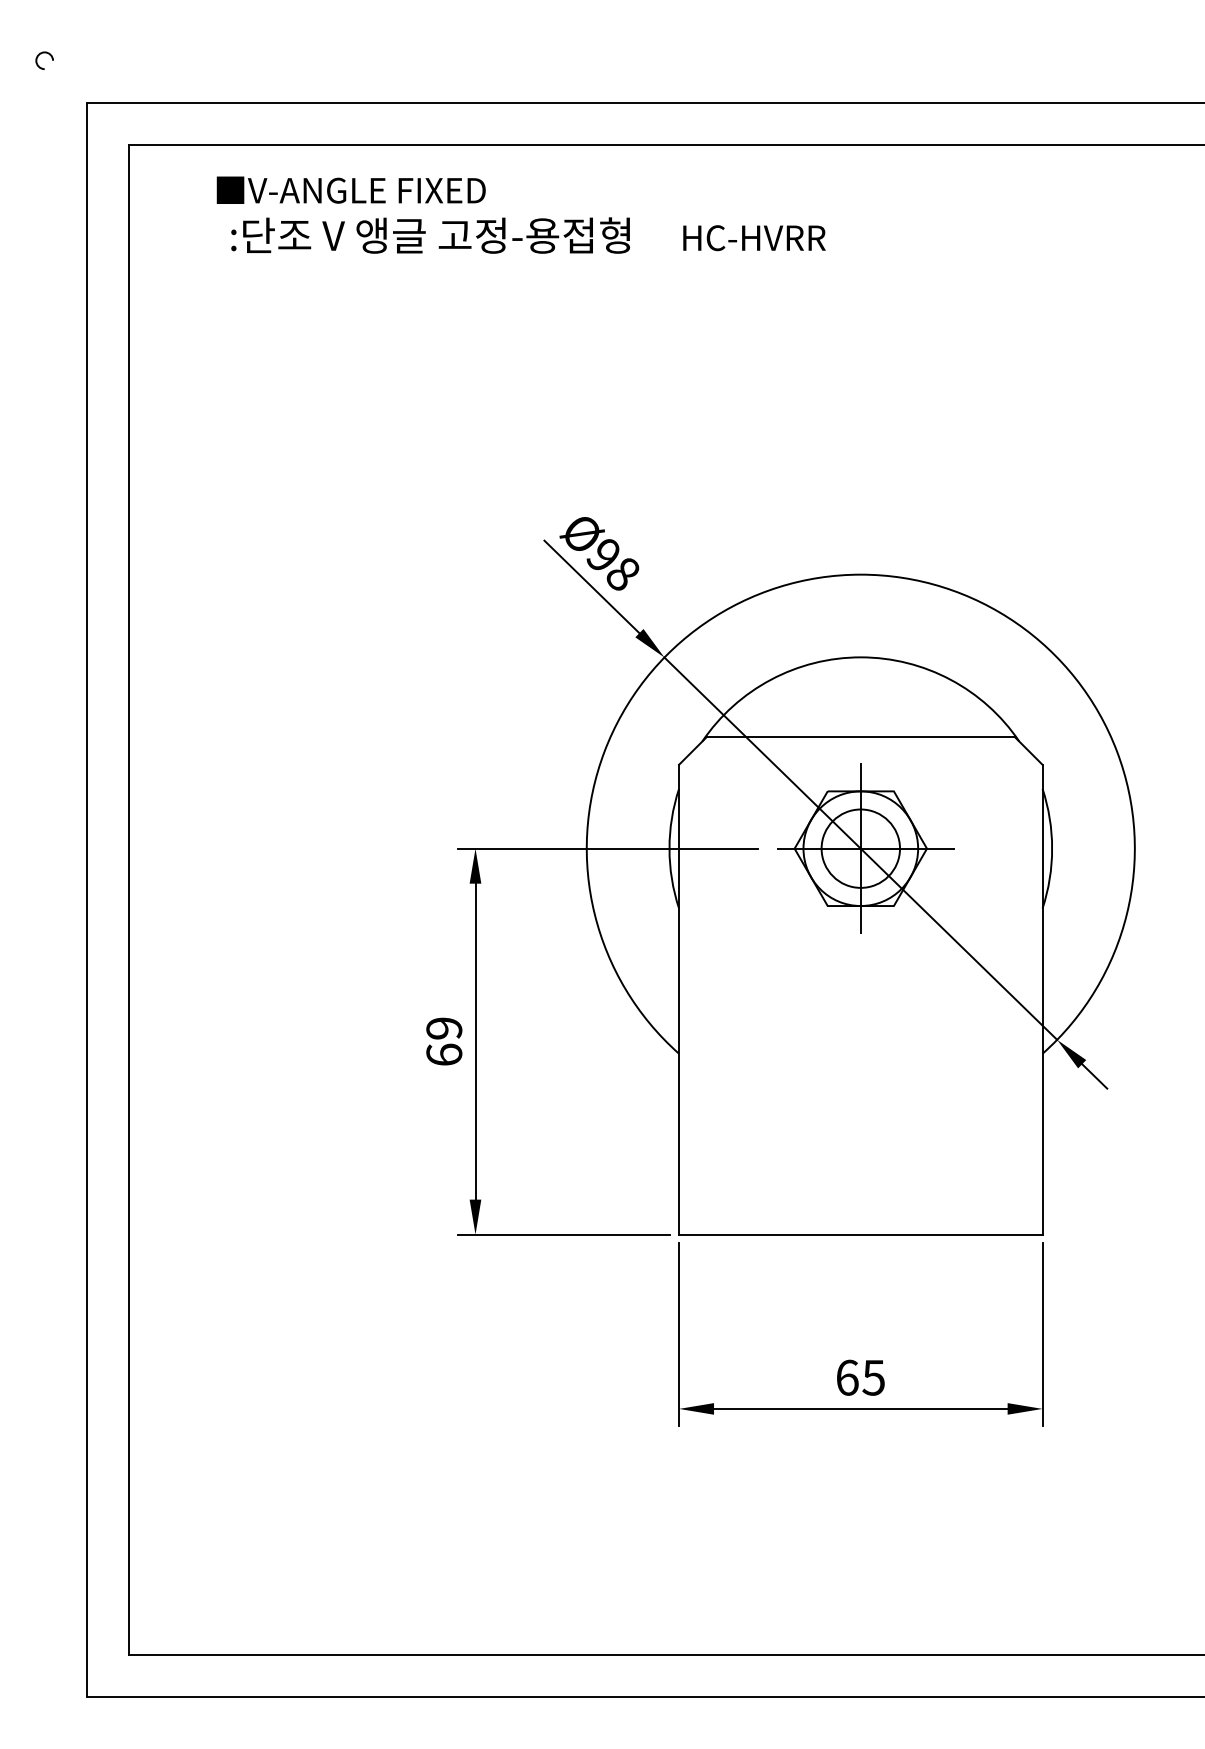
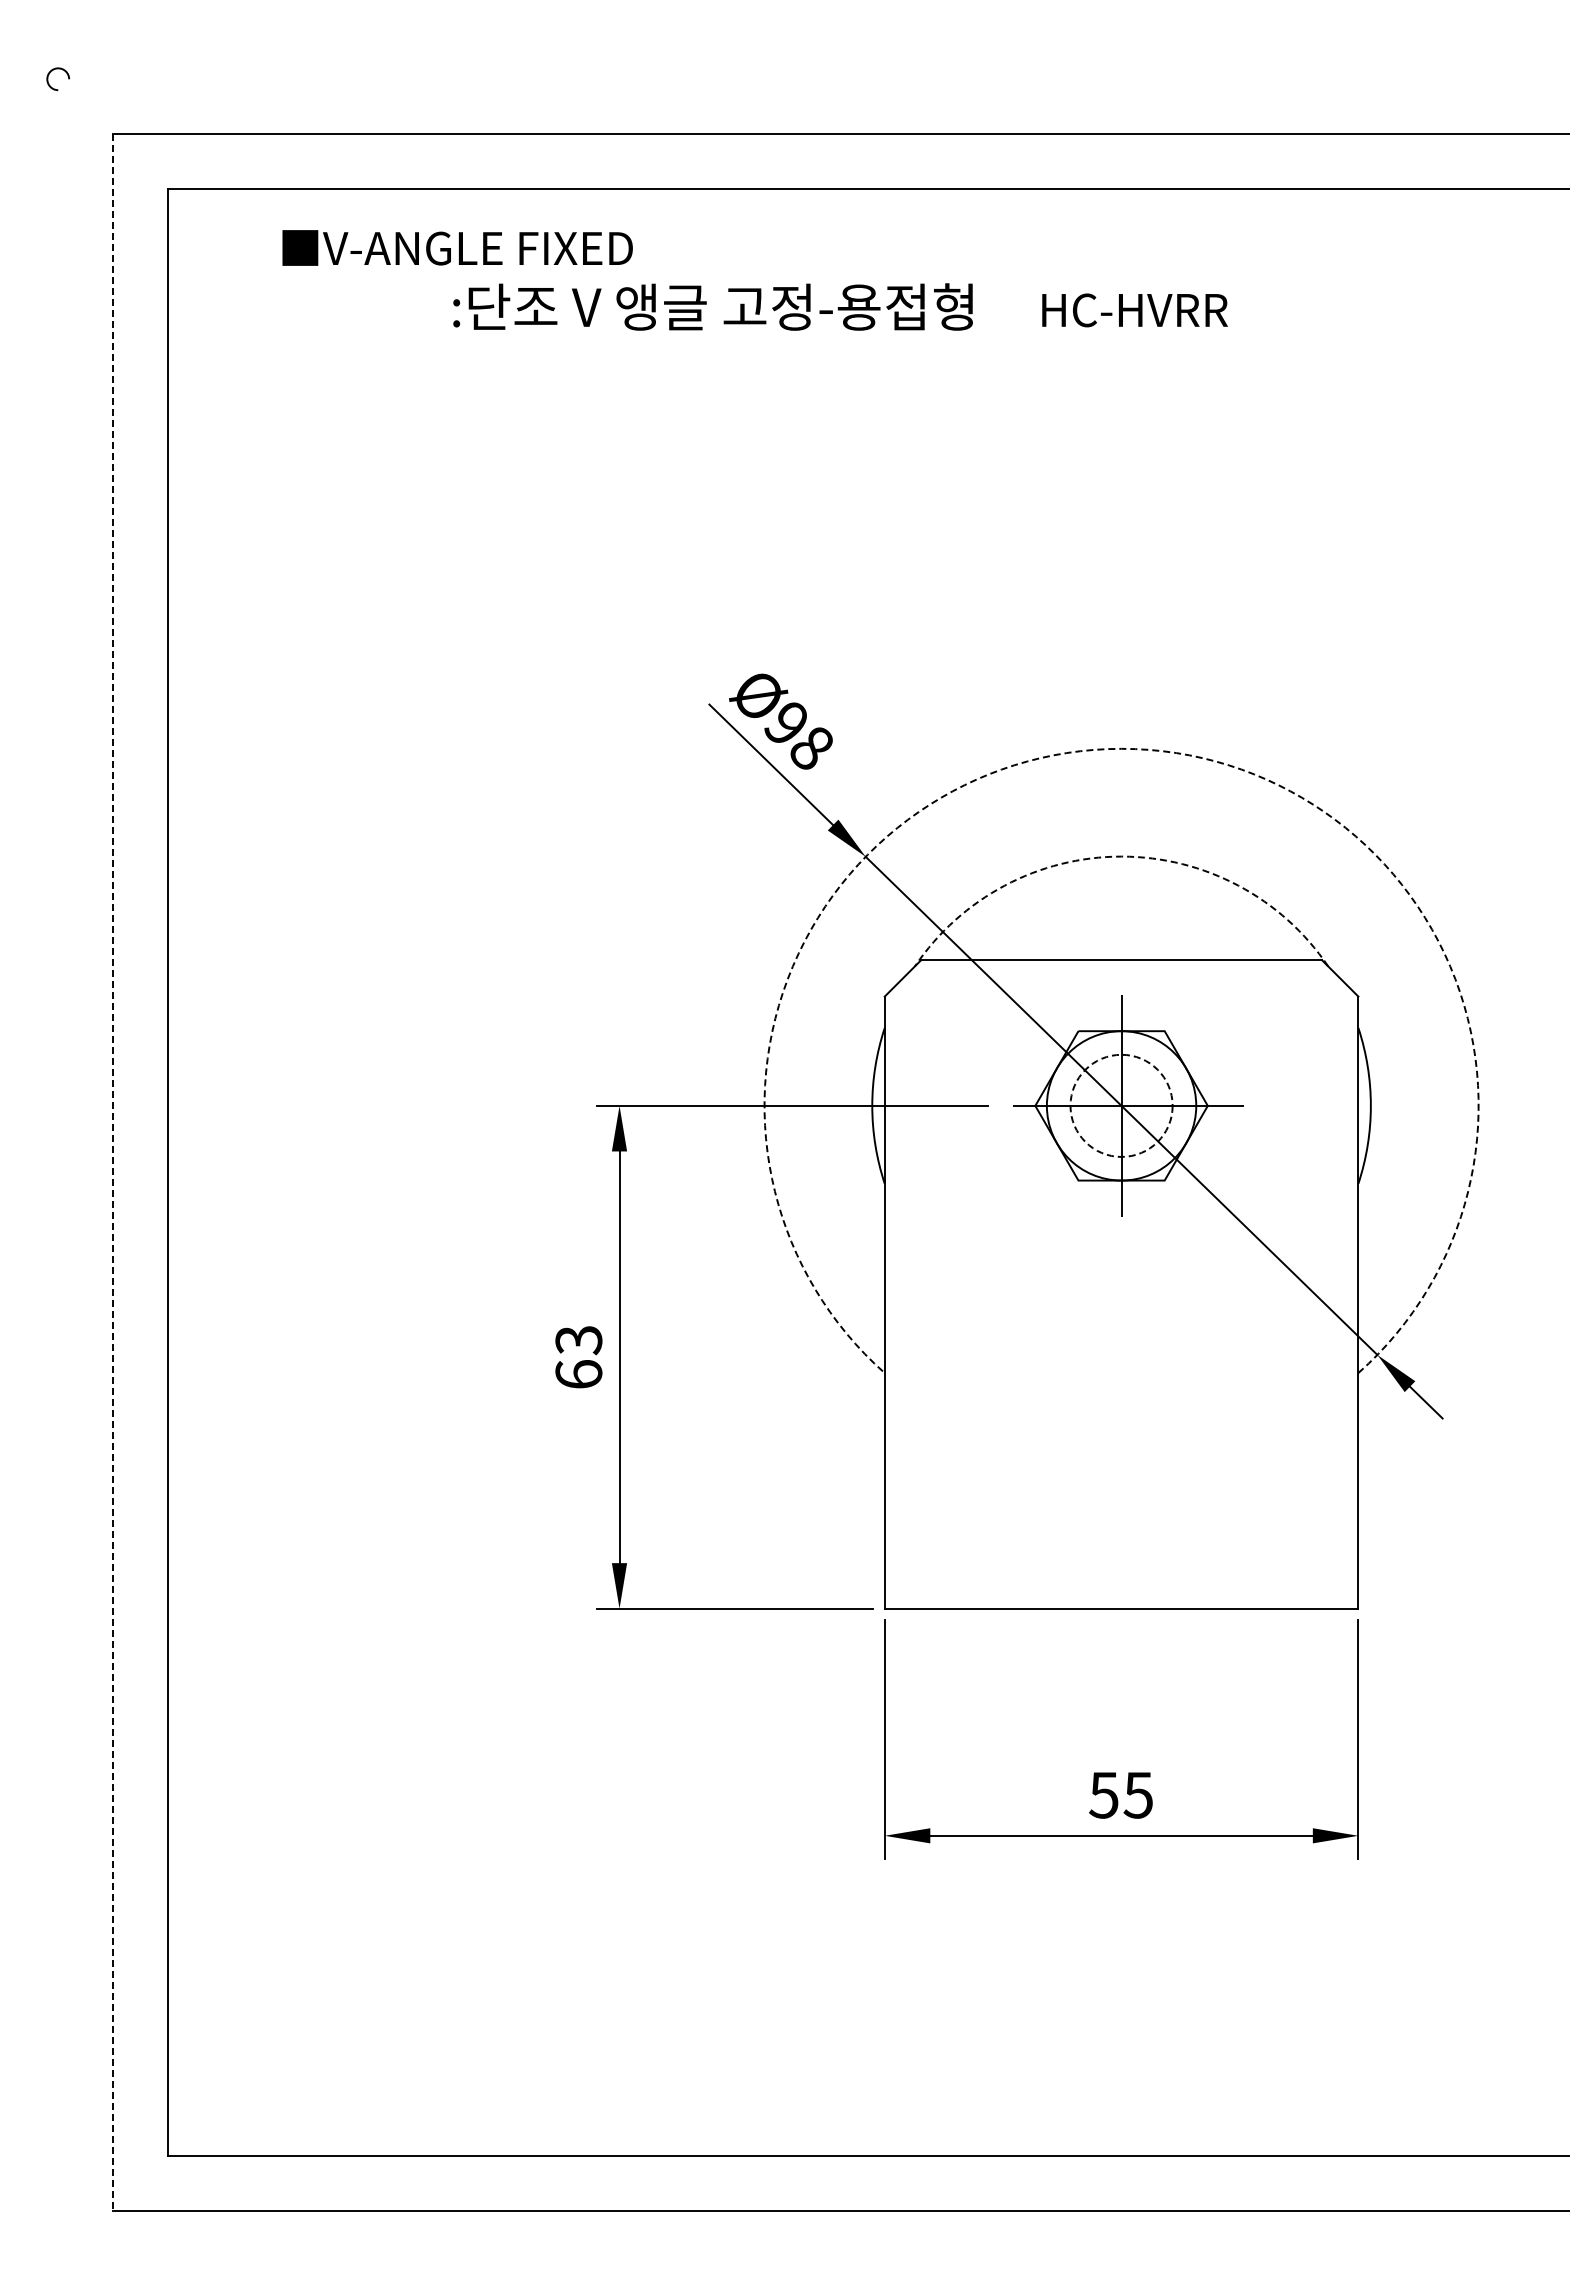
text: (528, 235) -> (840, 306), moved
arc: (860, 574) -> (1121, 748), solid -> dashed
arc: (860, 657) -> (1121, 856), solid -> dashed
circle: (860, 848) -> (1121, 1105), solid -> dashed
line: (86, 899) -> (112, 1172), solid -> dashed
text: (444, 1028) -> (578, 1340), 69 -> 63
text: (846, 1377) -> (1103, 1794), 65 -> 55

